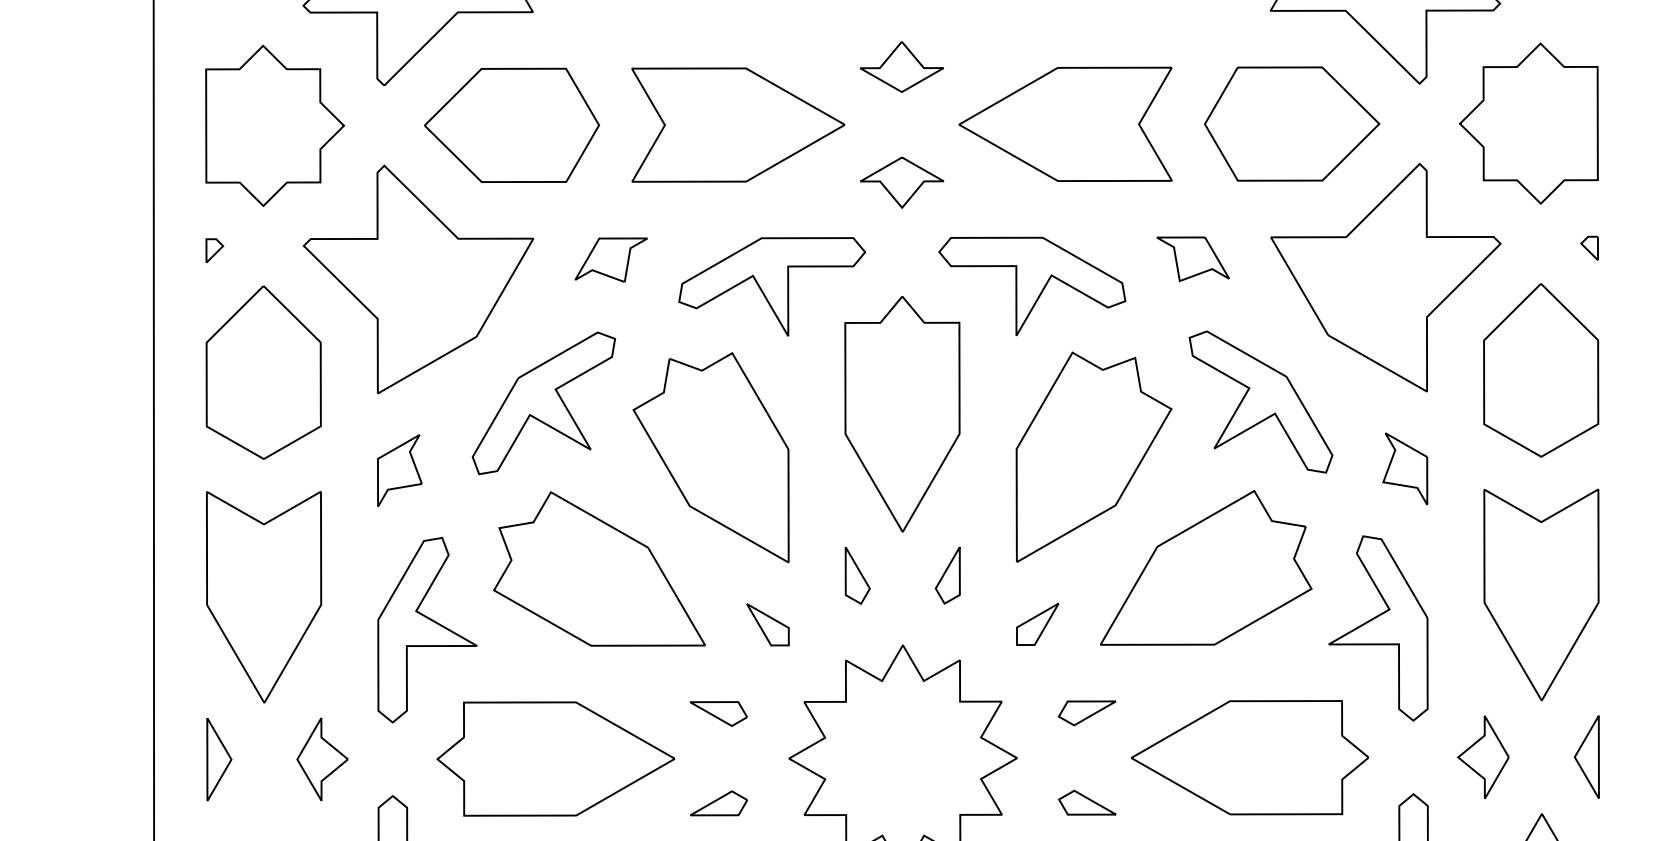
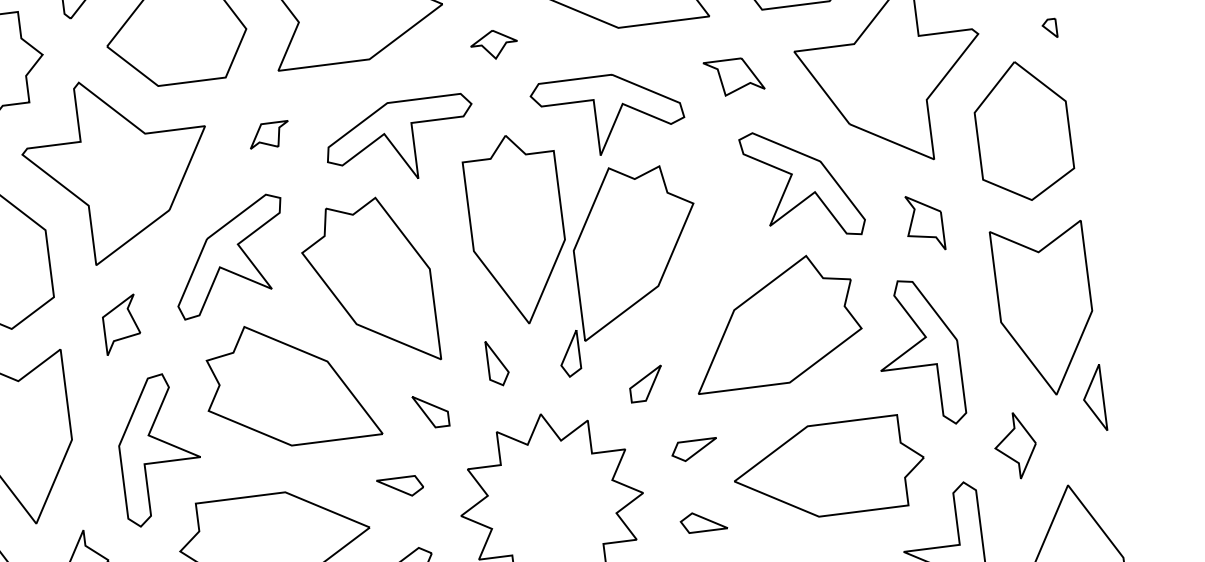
part: (902, 182) -> (494, 44), size x0.7
part: (610, 259) -> (268, 135), size x0.7
part: (1093, 456) -> (635, 249), moved
part: (1586, 756) -> (1093, 398), moved

